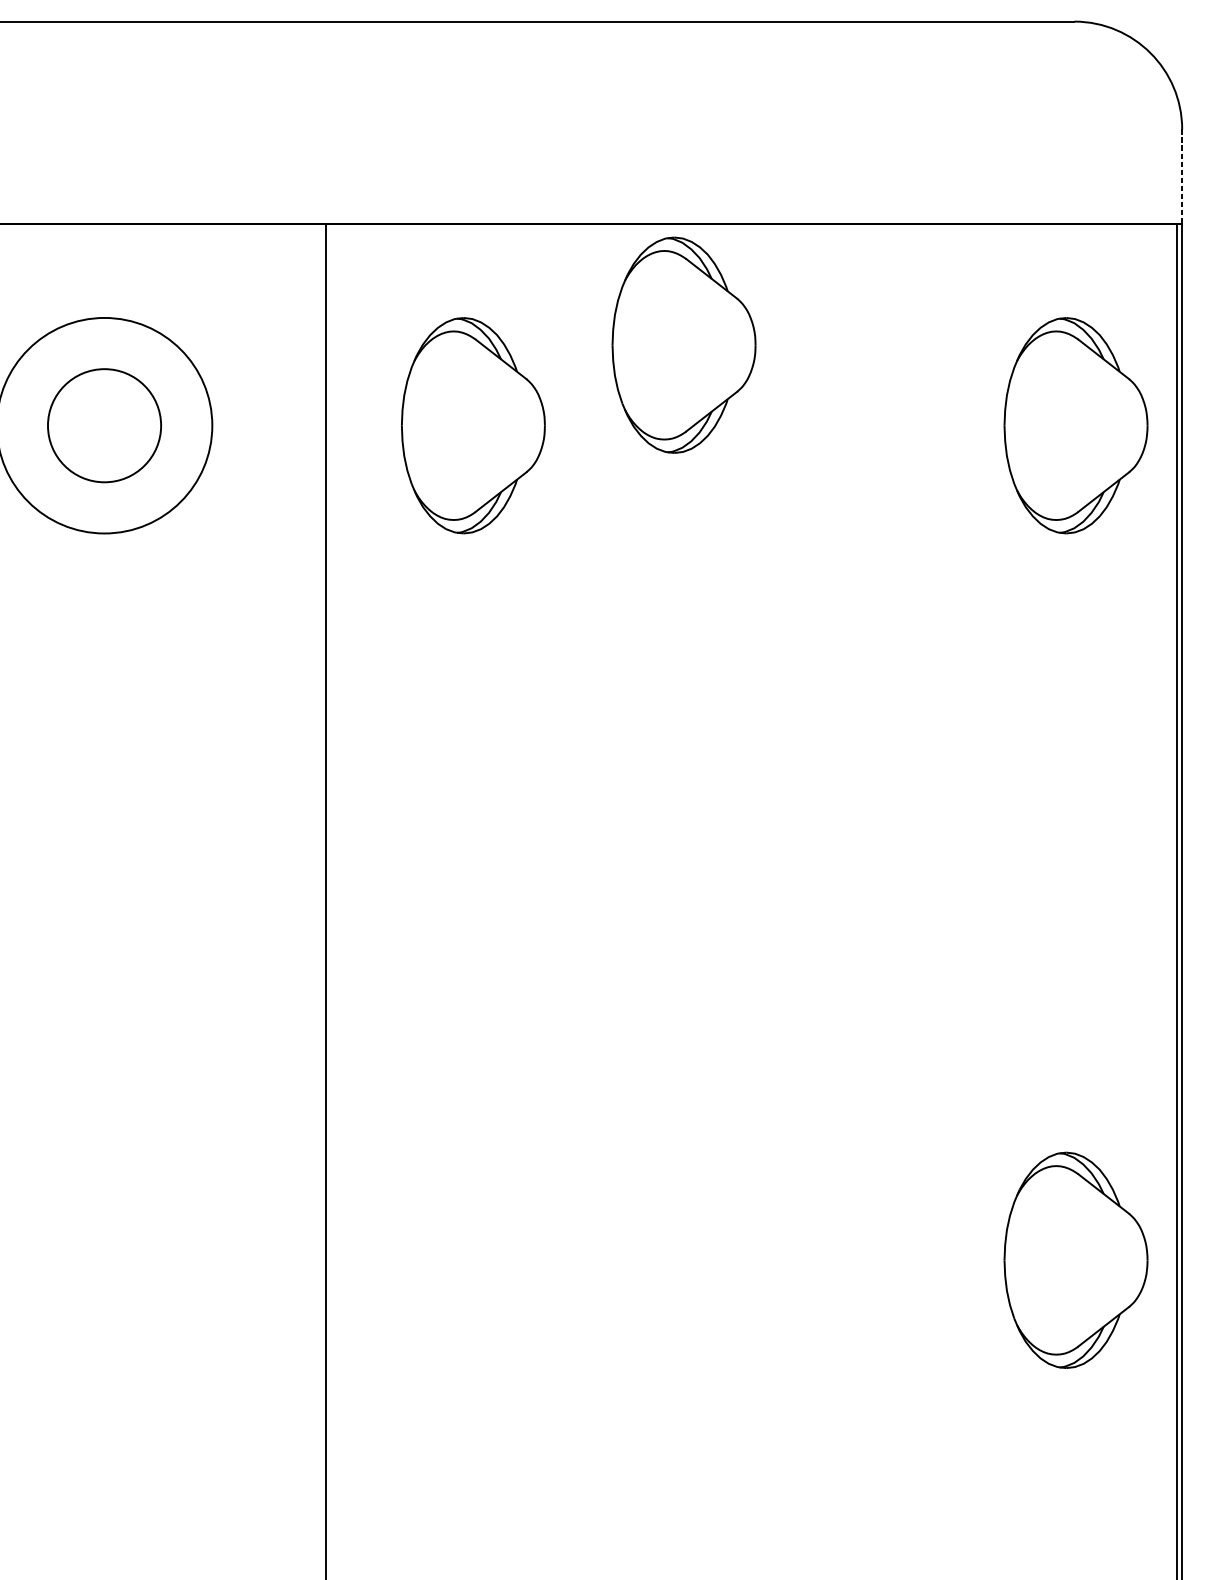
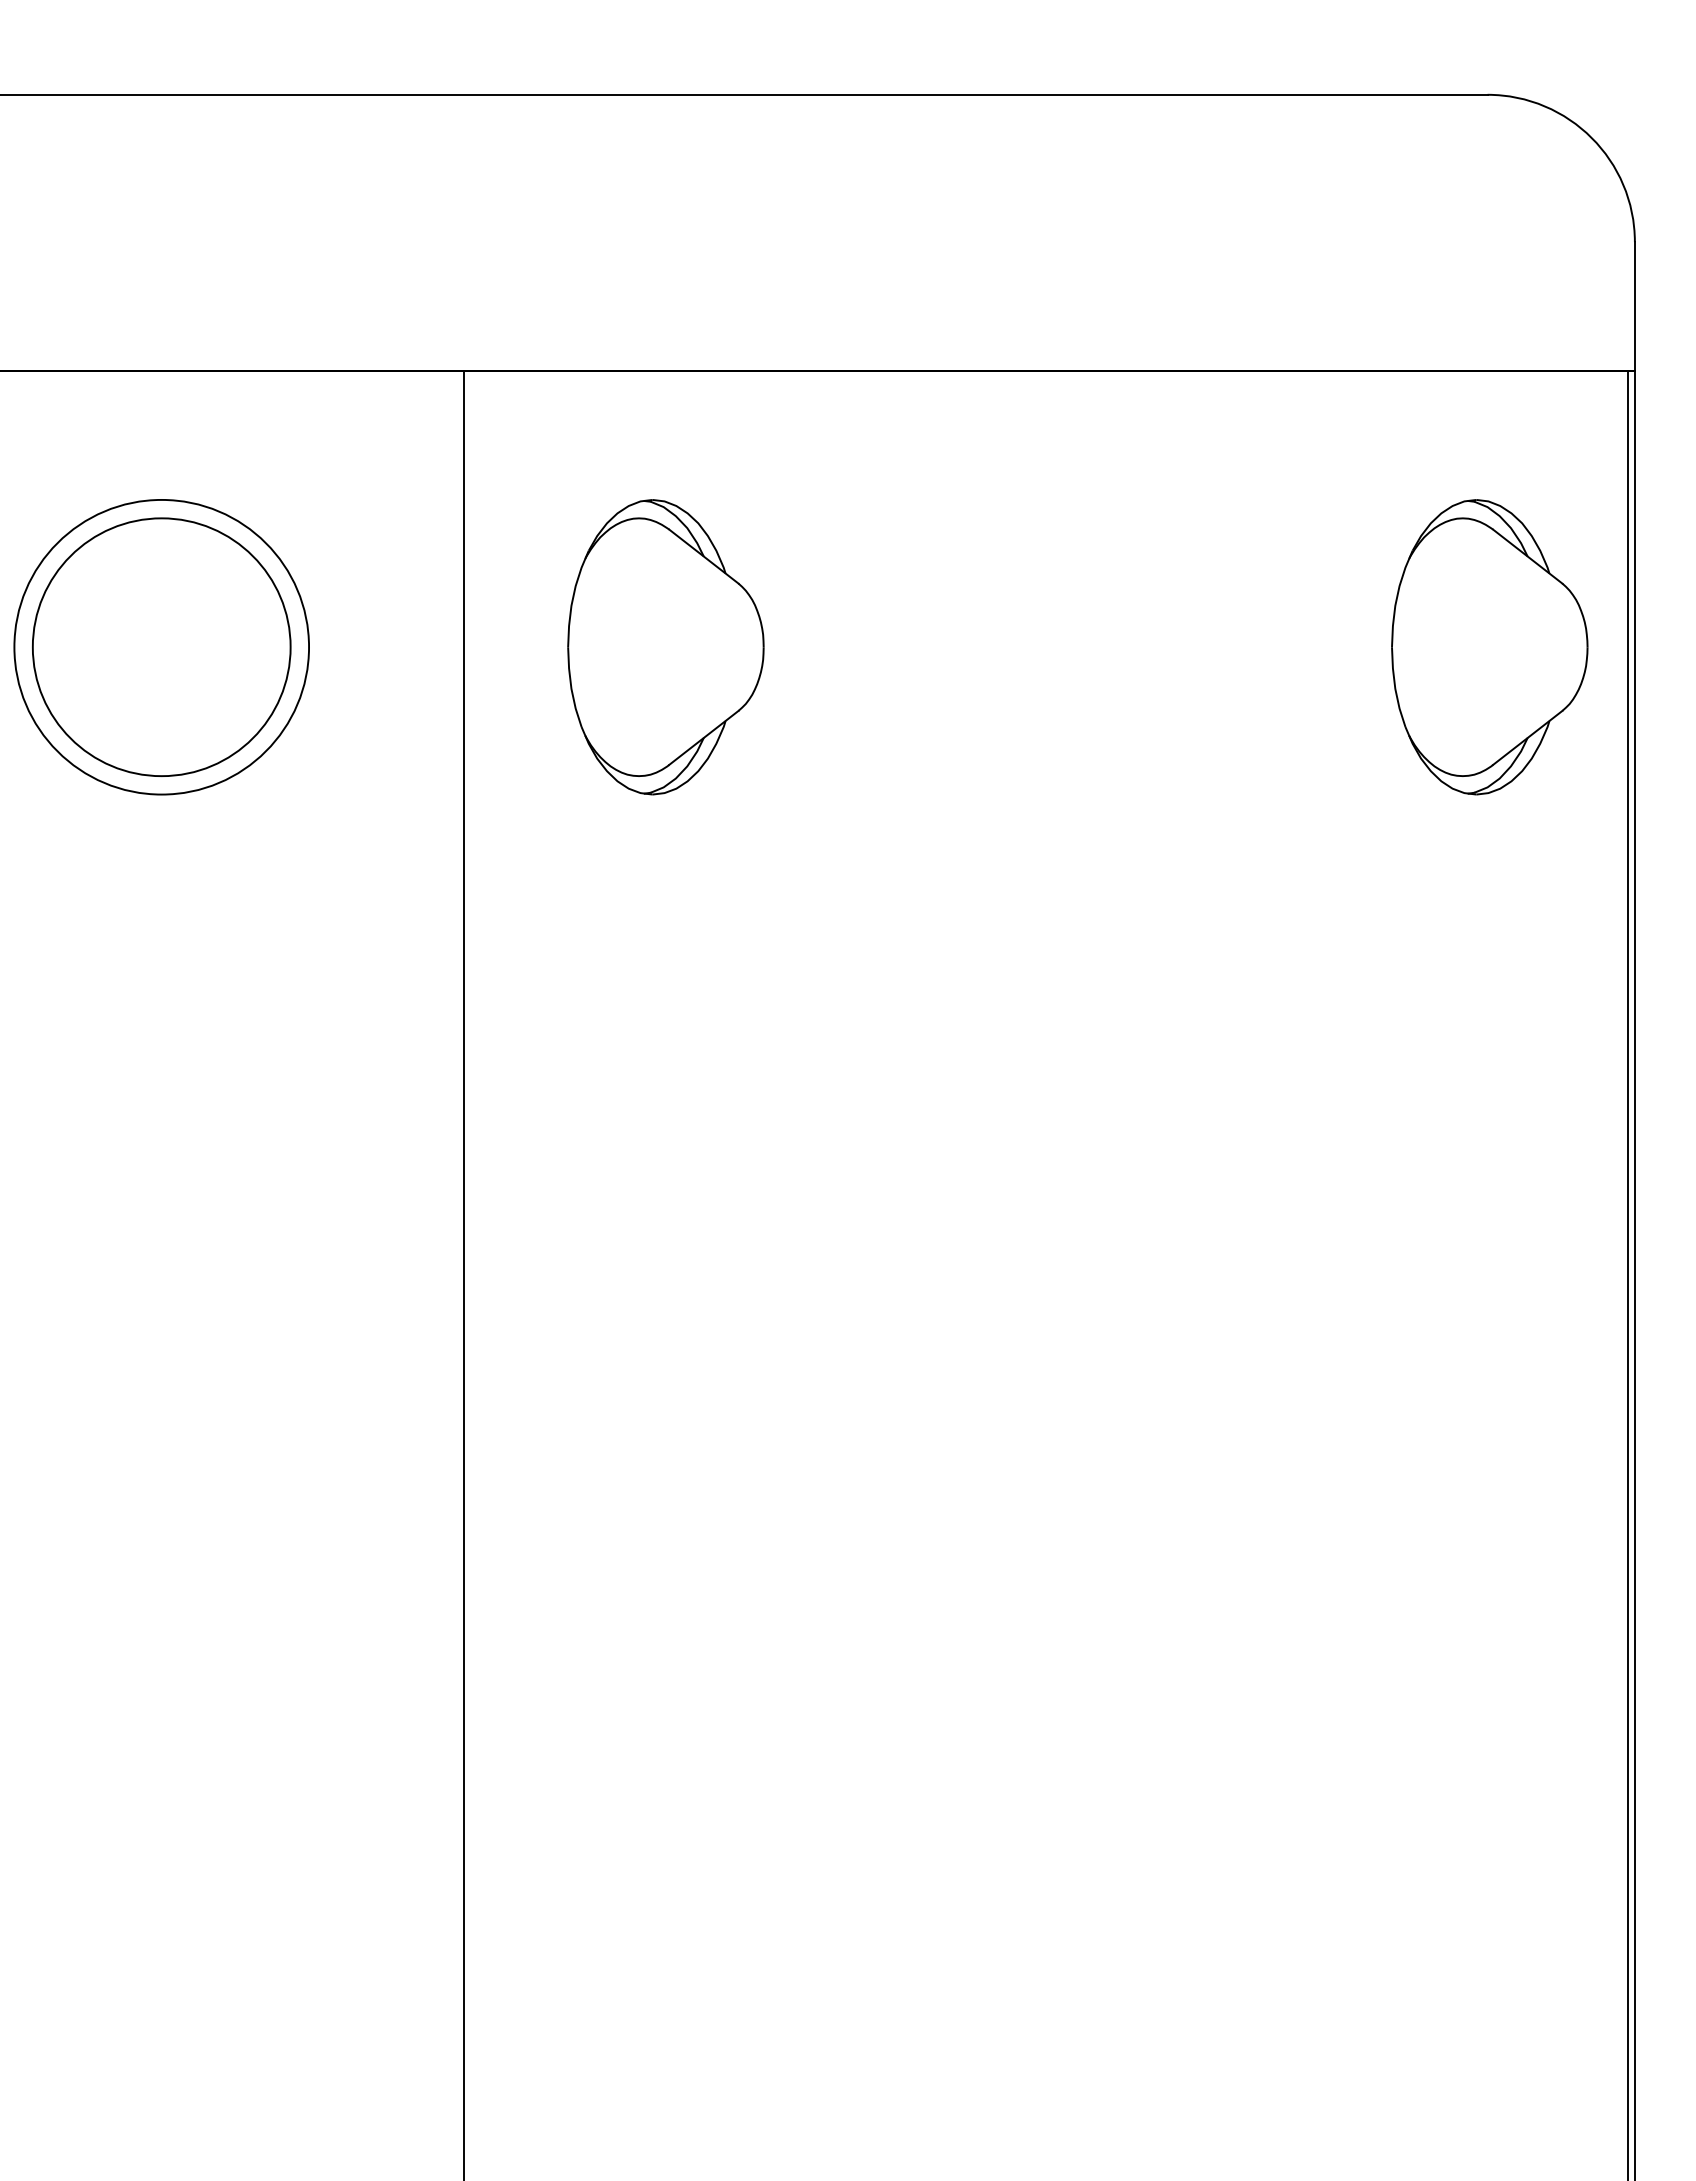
line: (1181, 177) -> (1634, 307), dashed -> solid
part: (683, 345) -> (953, 537), removed
circle: (104, 425) -> (161, 647), size x1.67
part: (1075, 1260) -> (1489, 1788), removed

